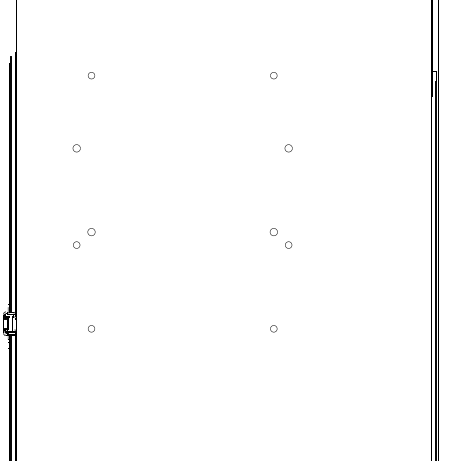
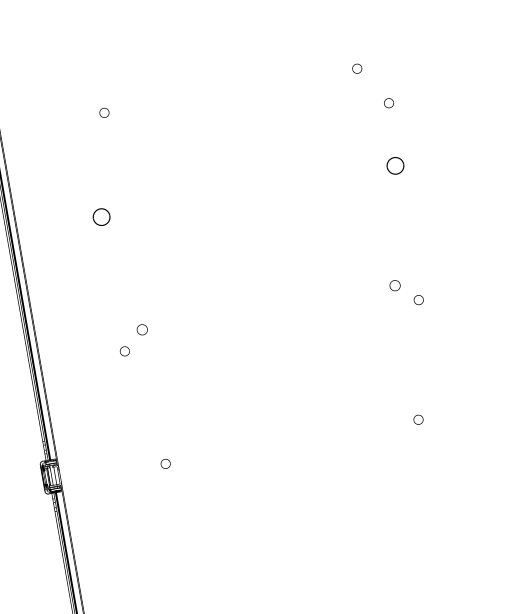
part: (291, 103) -> (388, 103), added
part: (76, 148) -> (101, 217), size x1.6
part: (288, 148) -> (395, 166), size x1.6

